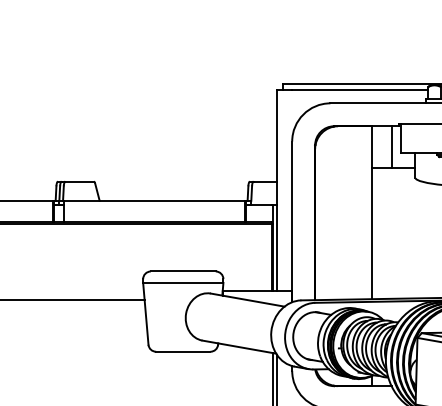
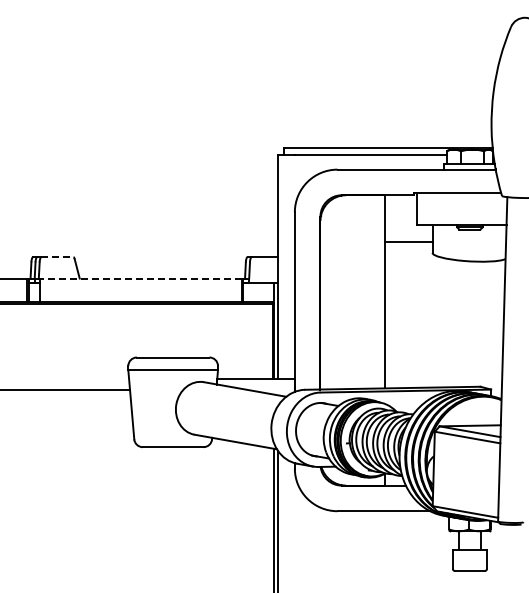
line: (391, 147) -> (405, 218), removed
line: (79, 181) -> (57, 257), solid -> dashed
line: (154, 200) -> (140, 278), solid -> dashed

